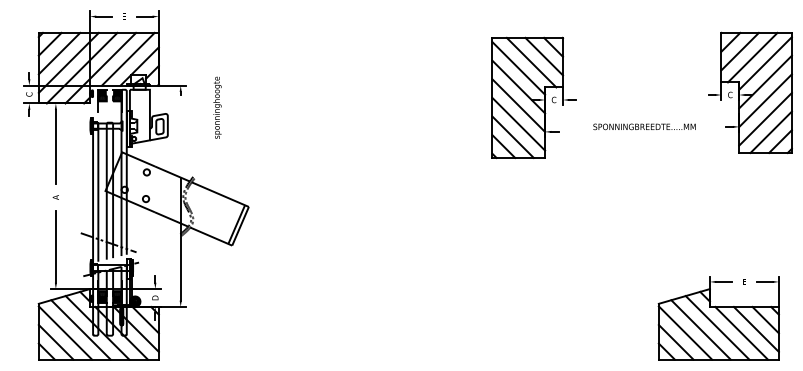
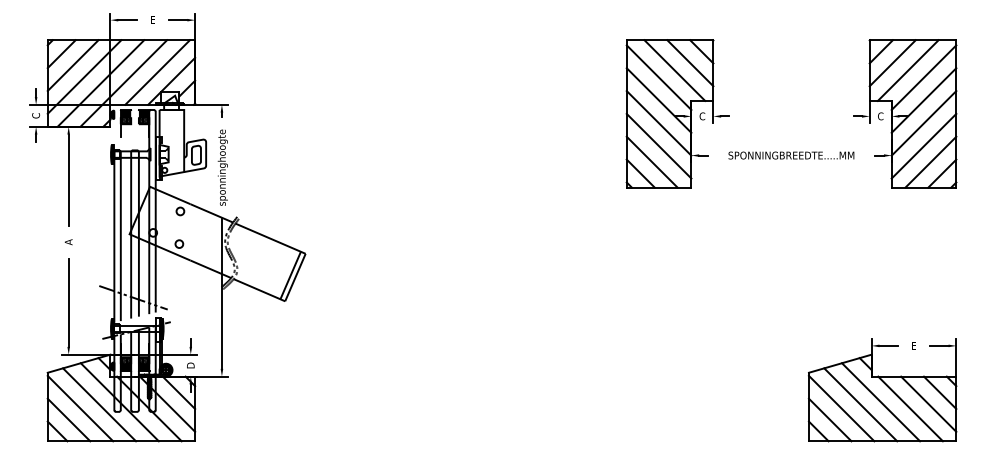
part: (750, 92) -> (905, 113), moved
part: (533, 97) -> (677, 113), moved
text: (217, 107) -> (222, 167), moved

